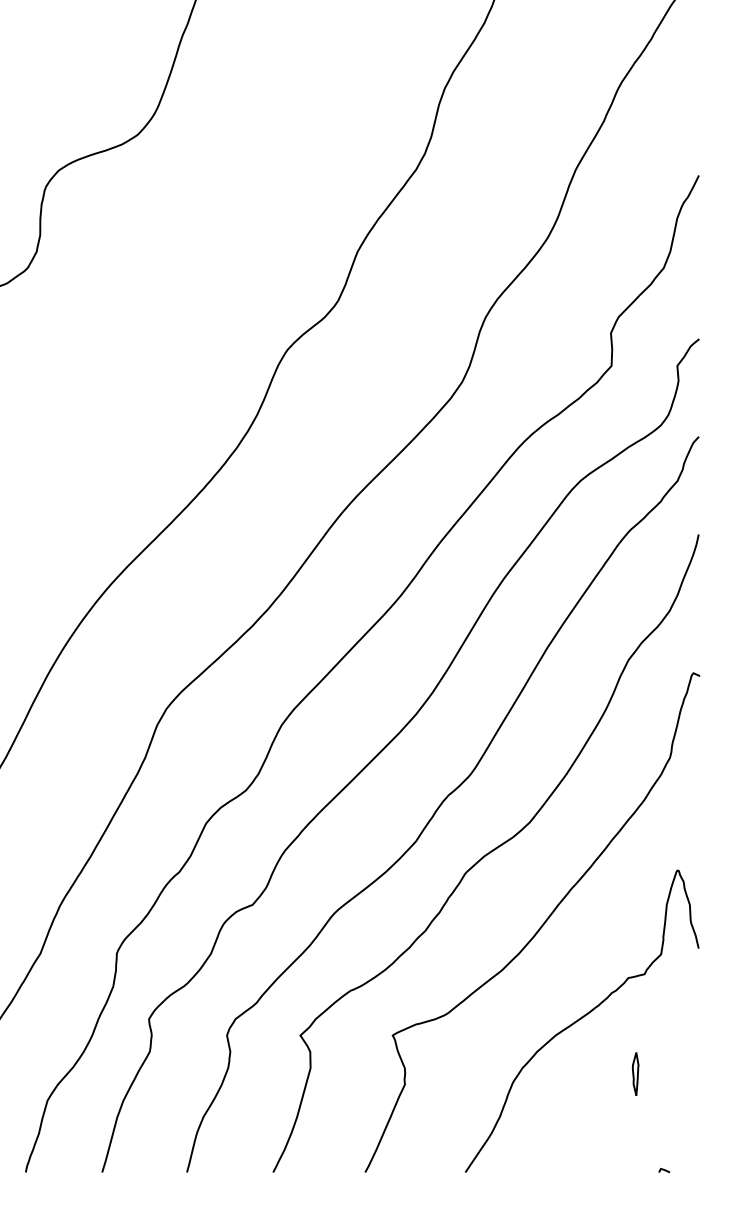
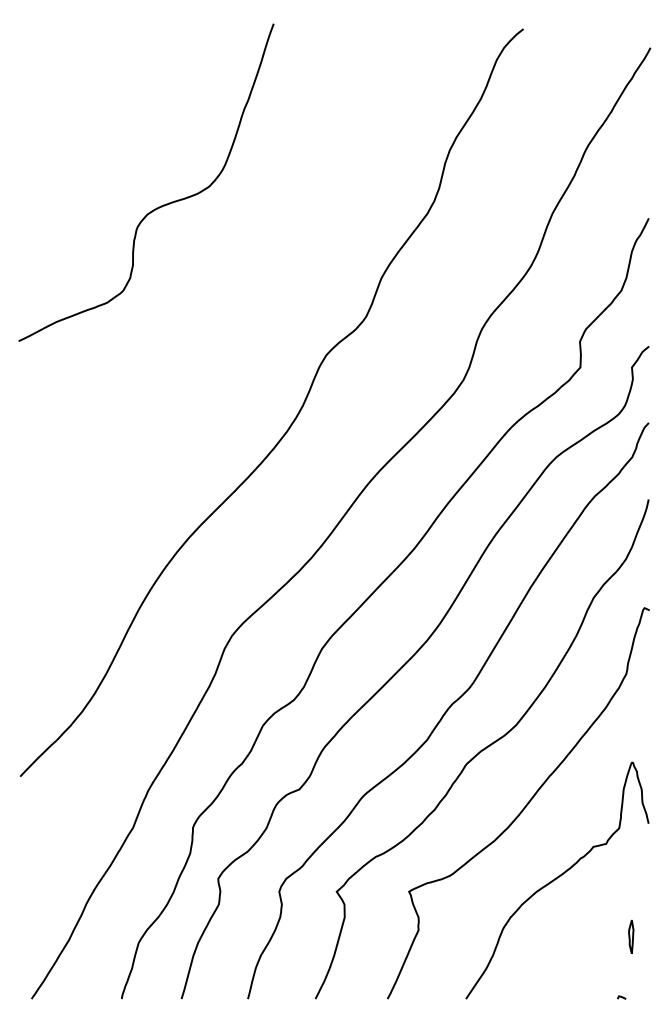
part: (635, 1073) -> (631, 936), moved

